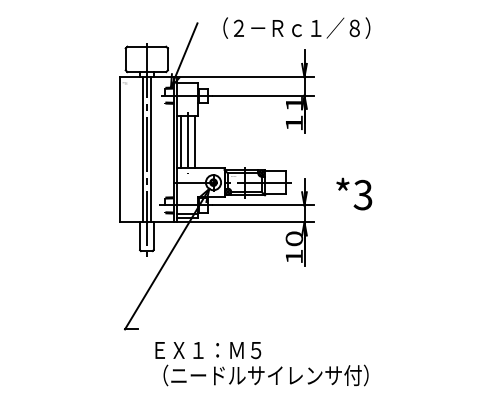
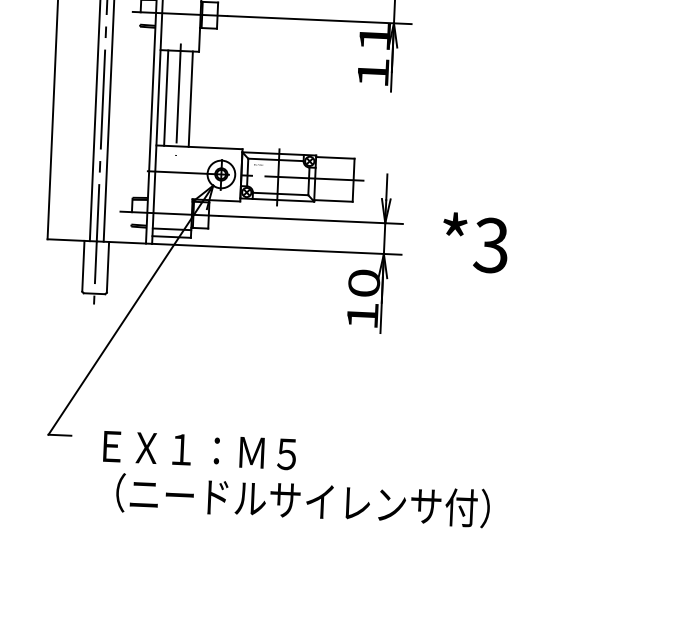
text: (354, 193) -> (475, 241), moved
text: (261, 364) -> (295, 480), moved

